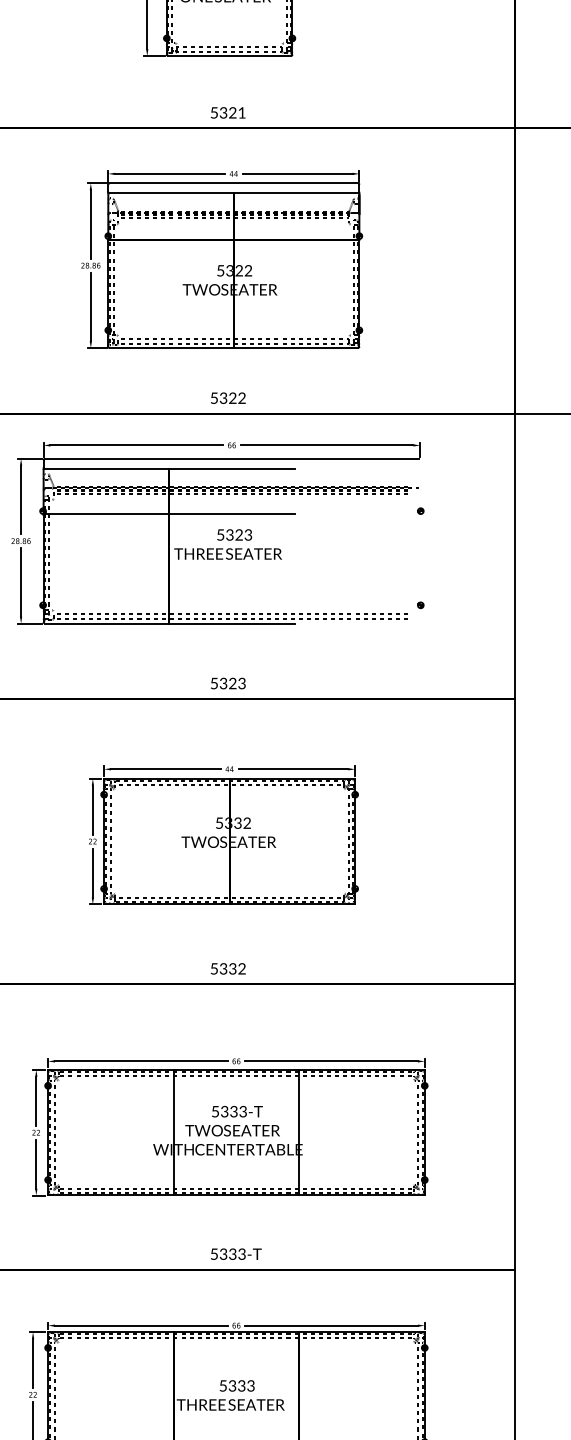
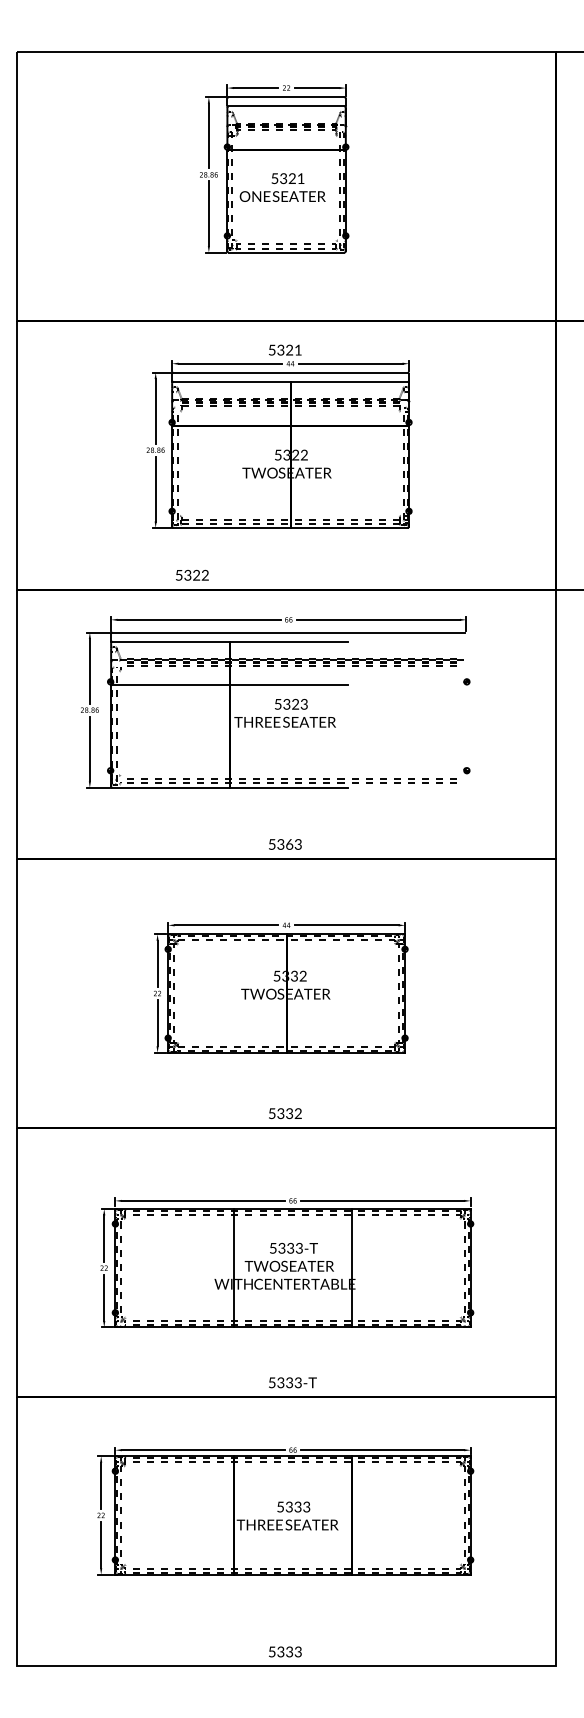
text: (228, 112) -> (285, 349), moved
text: (228, 397) -> (192, 574), moved
text: (232, 683) -> (289, 844), 5323 -> 5363

